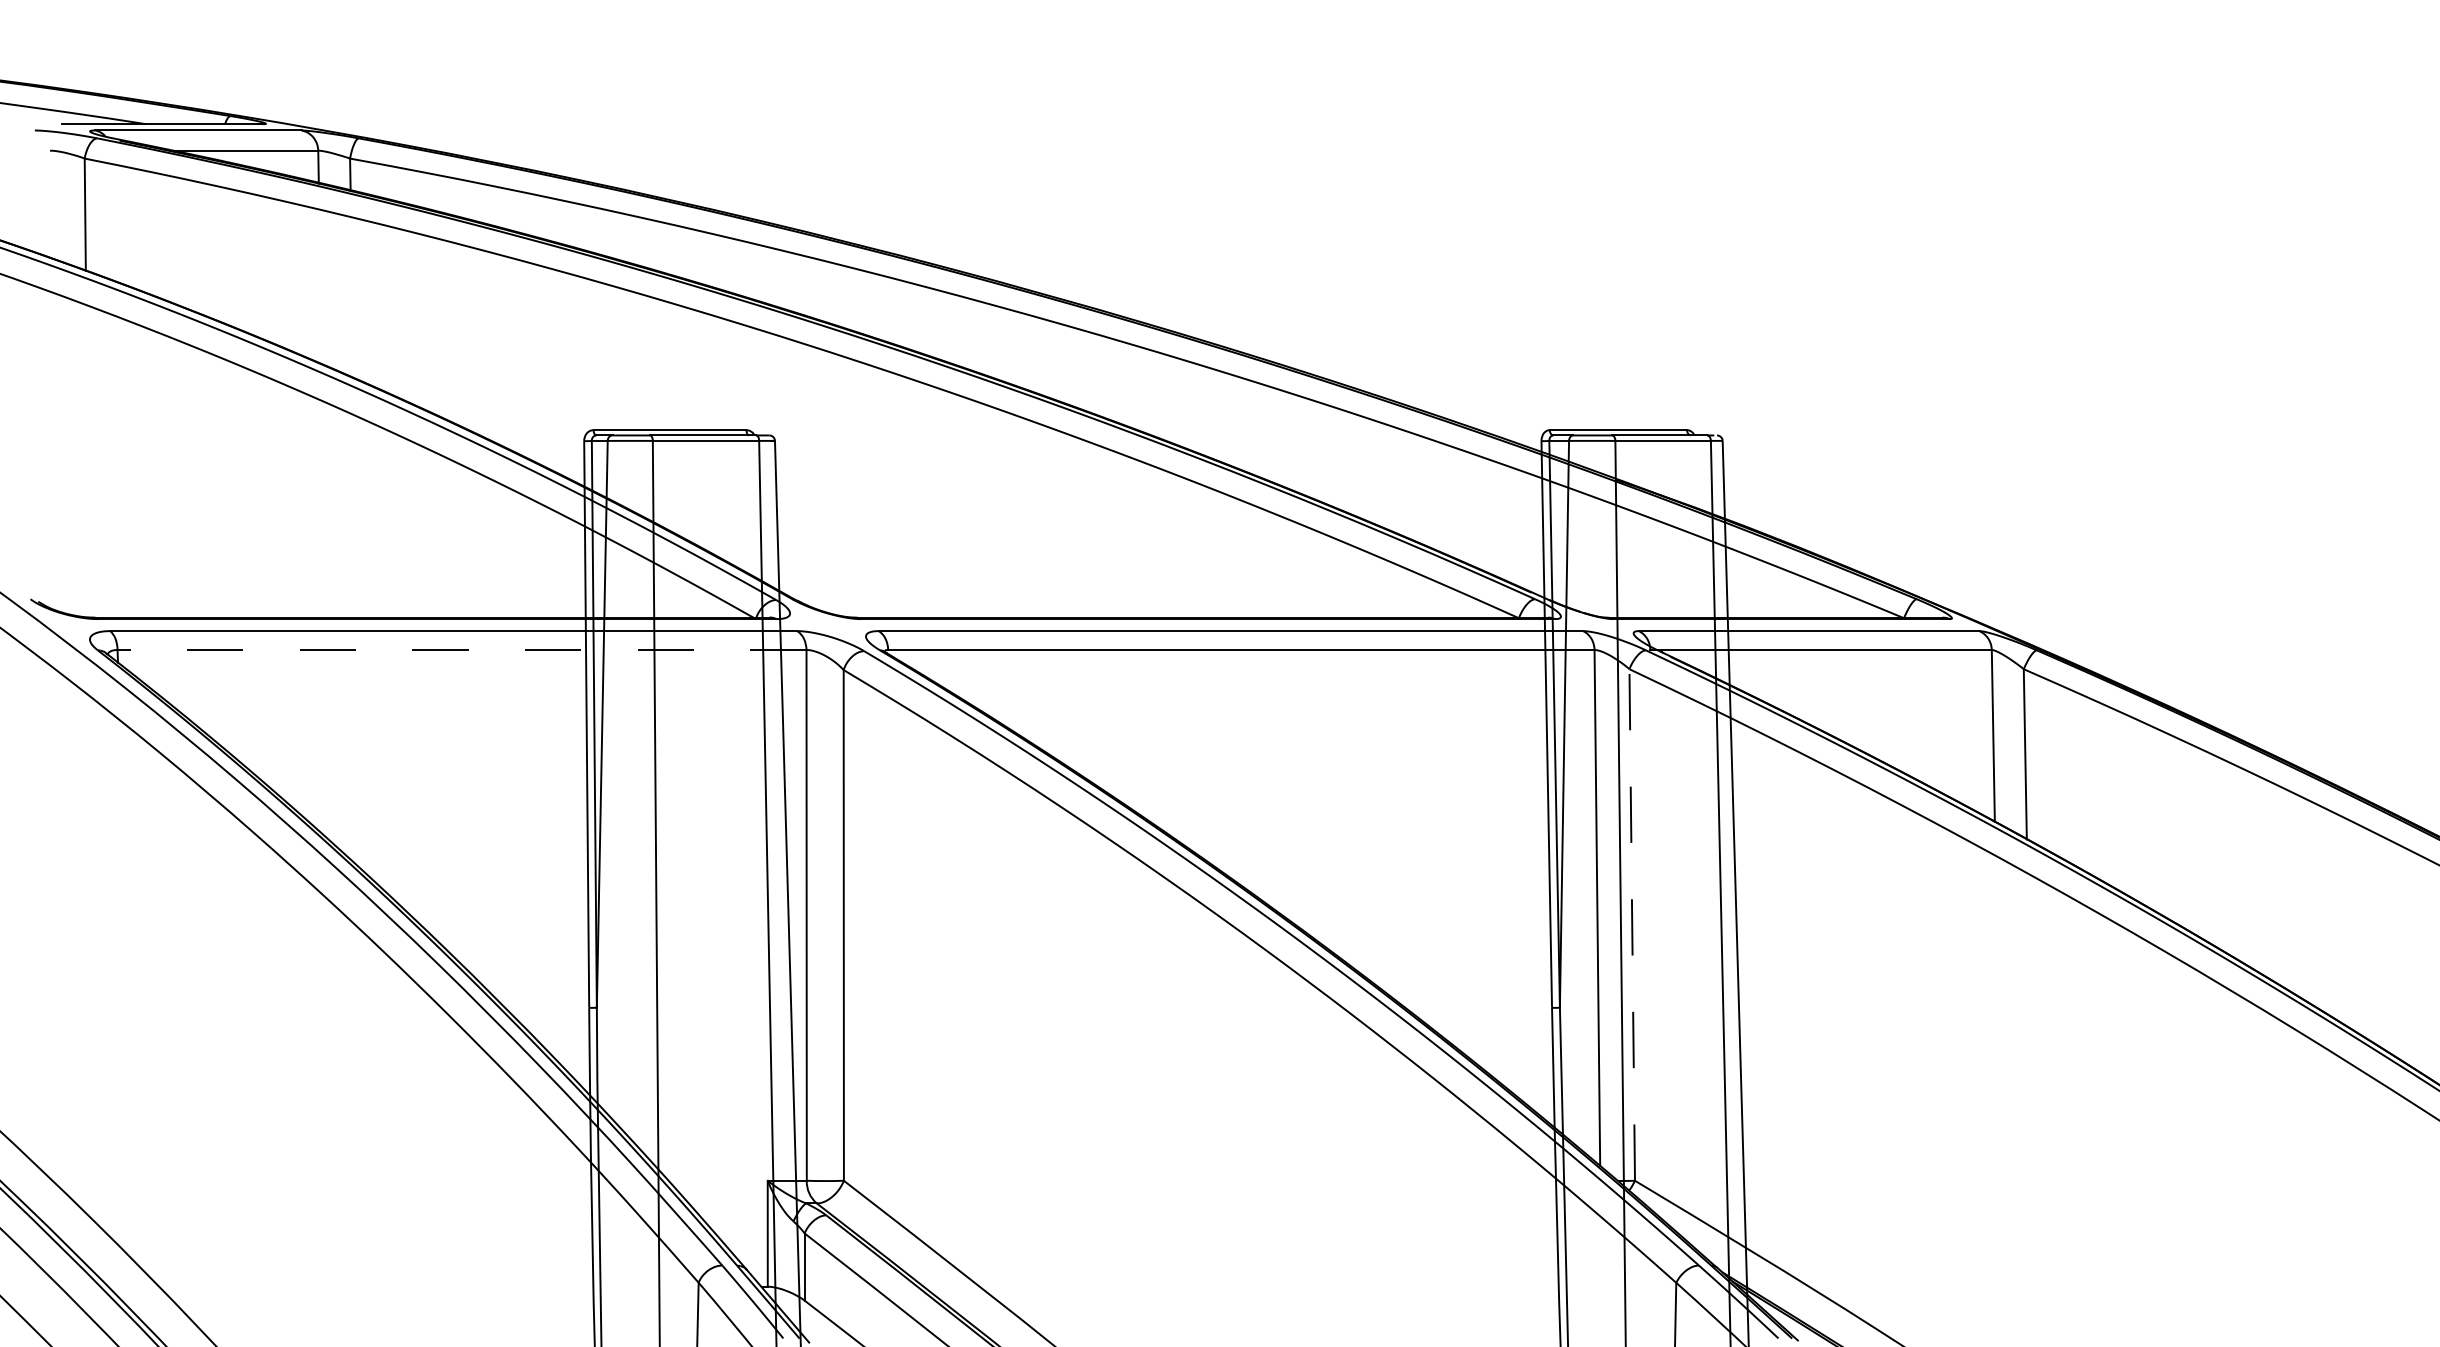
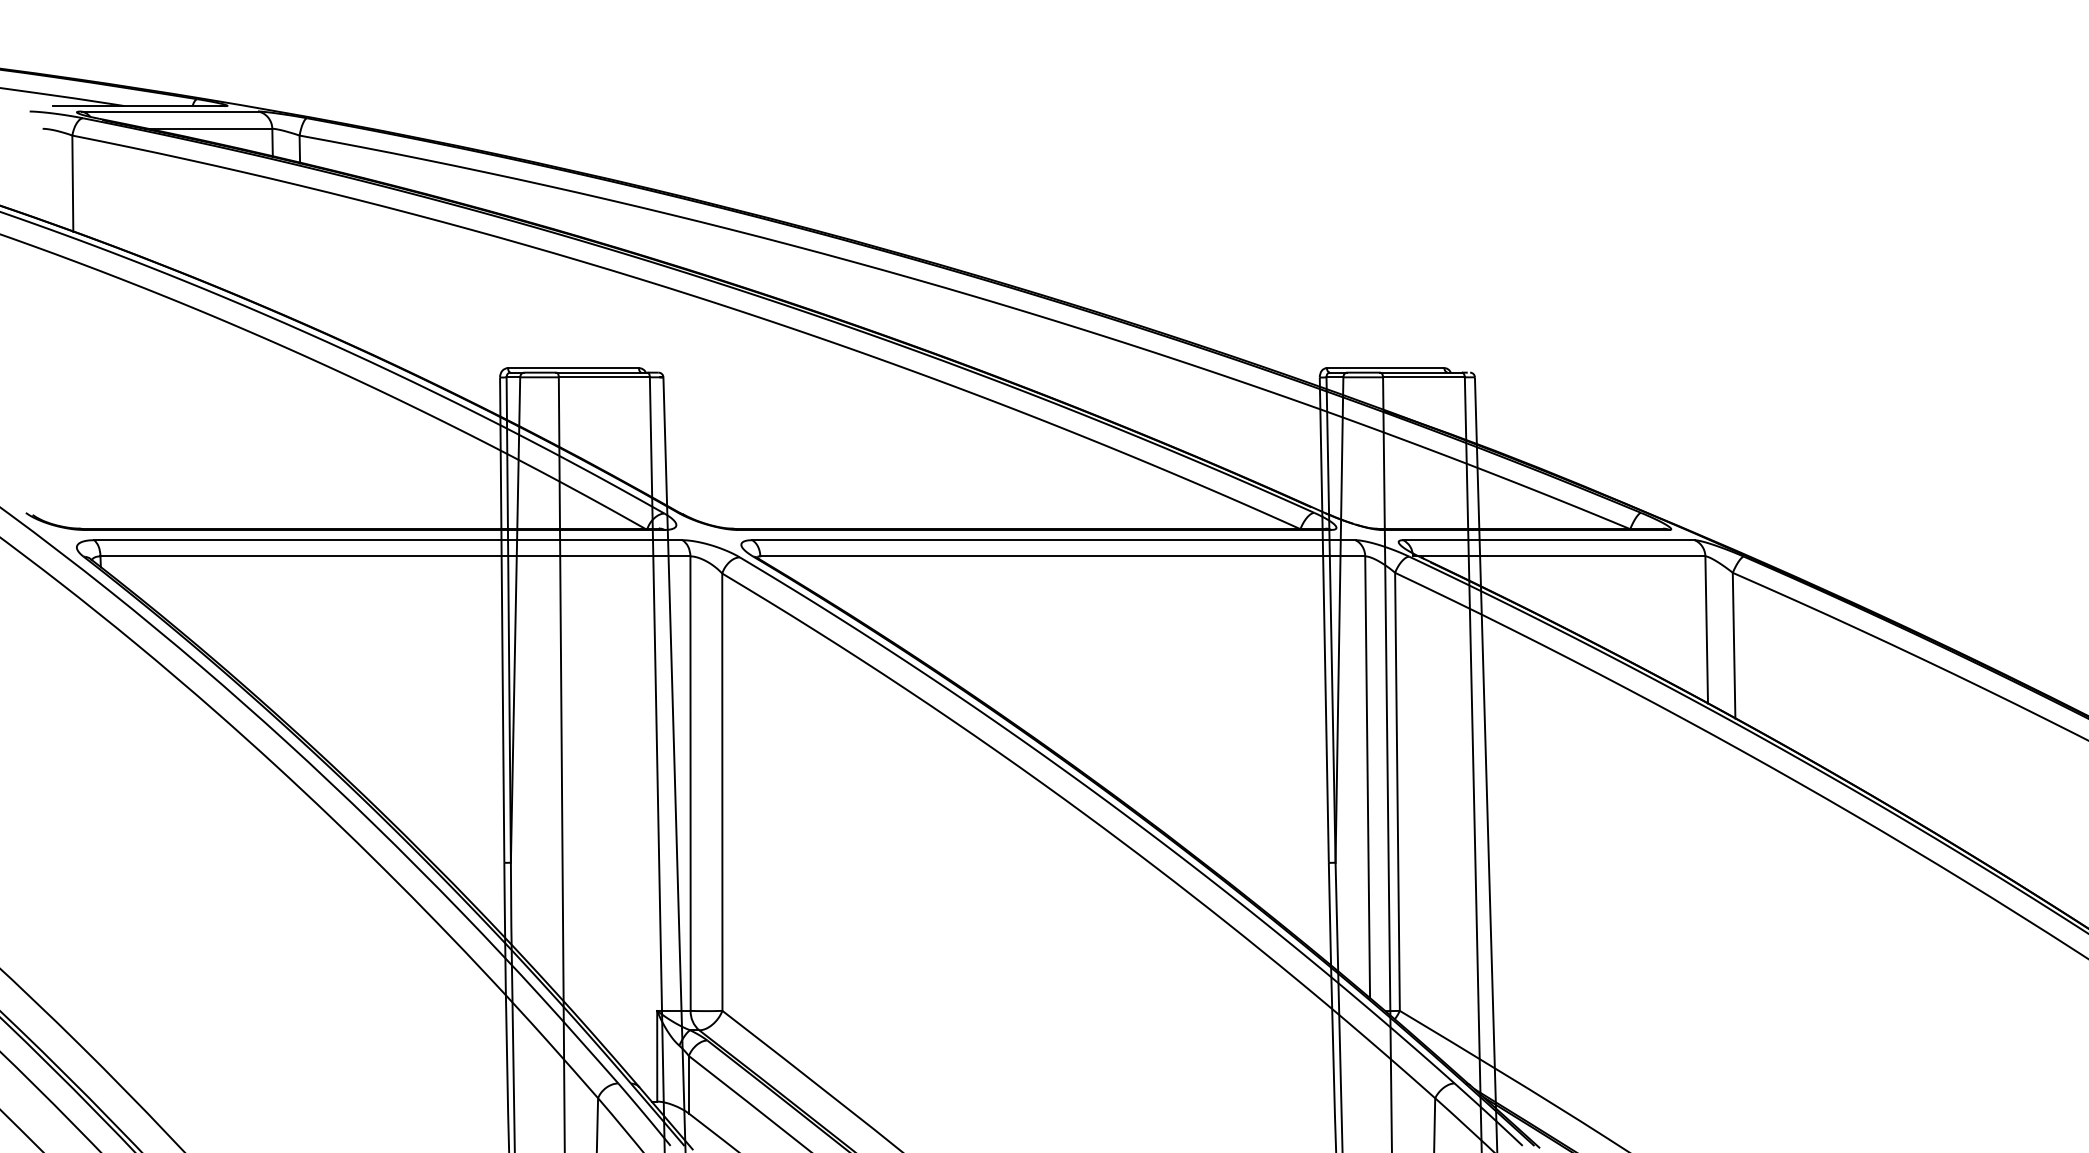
line: (461, 650) -> (394, 556), dashed -> solid
line: (1632, 925) -> (1397, 792), dashed -> solid

